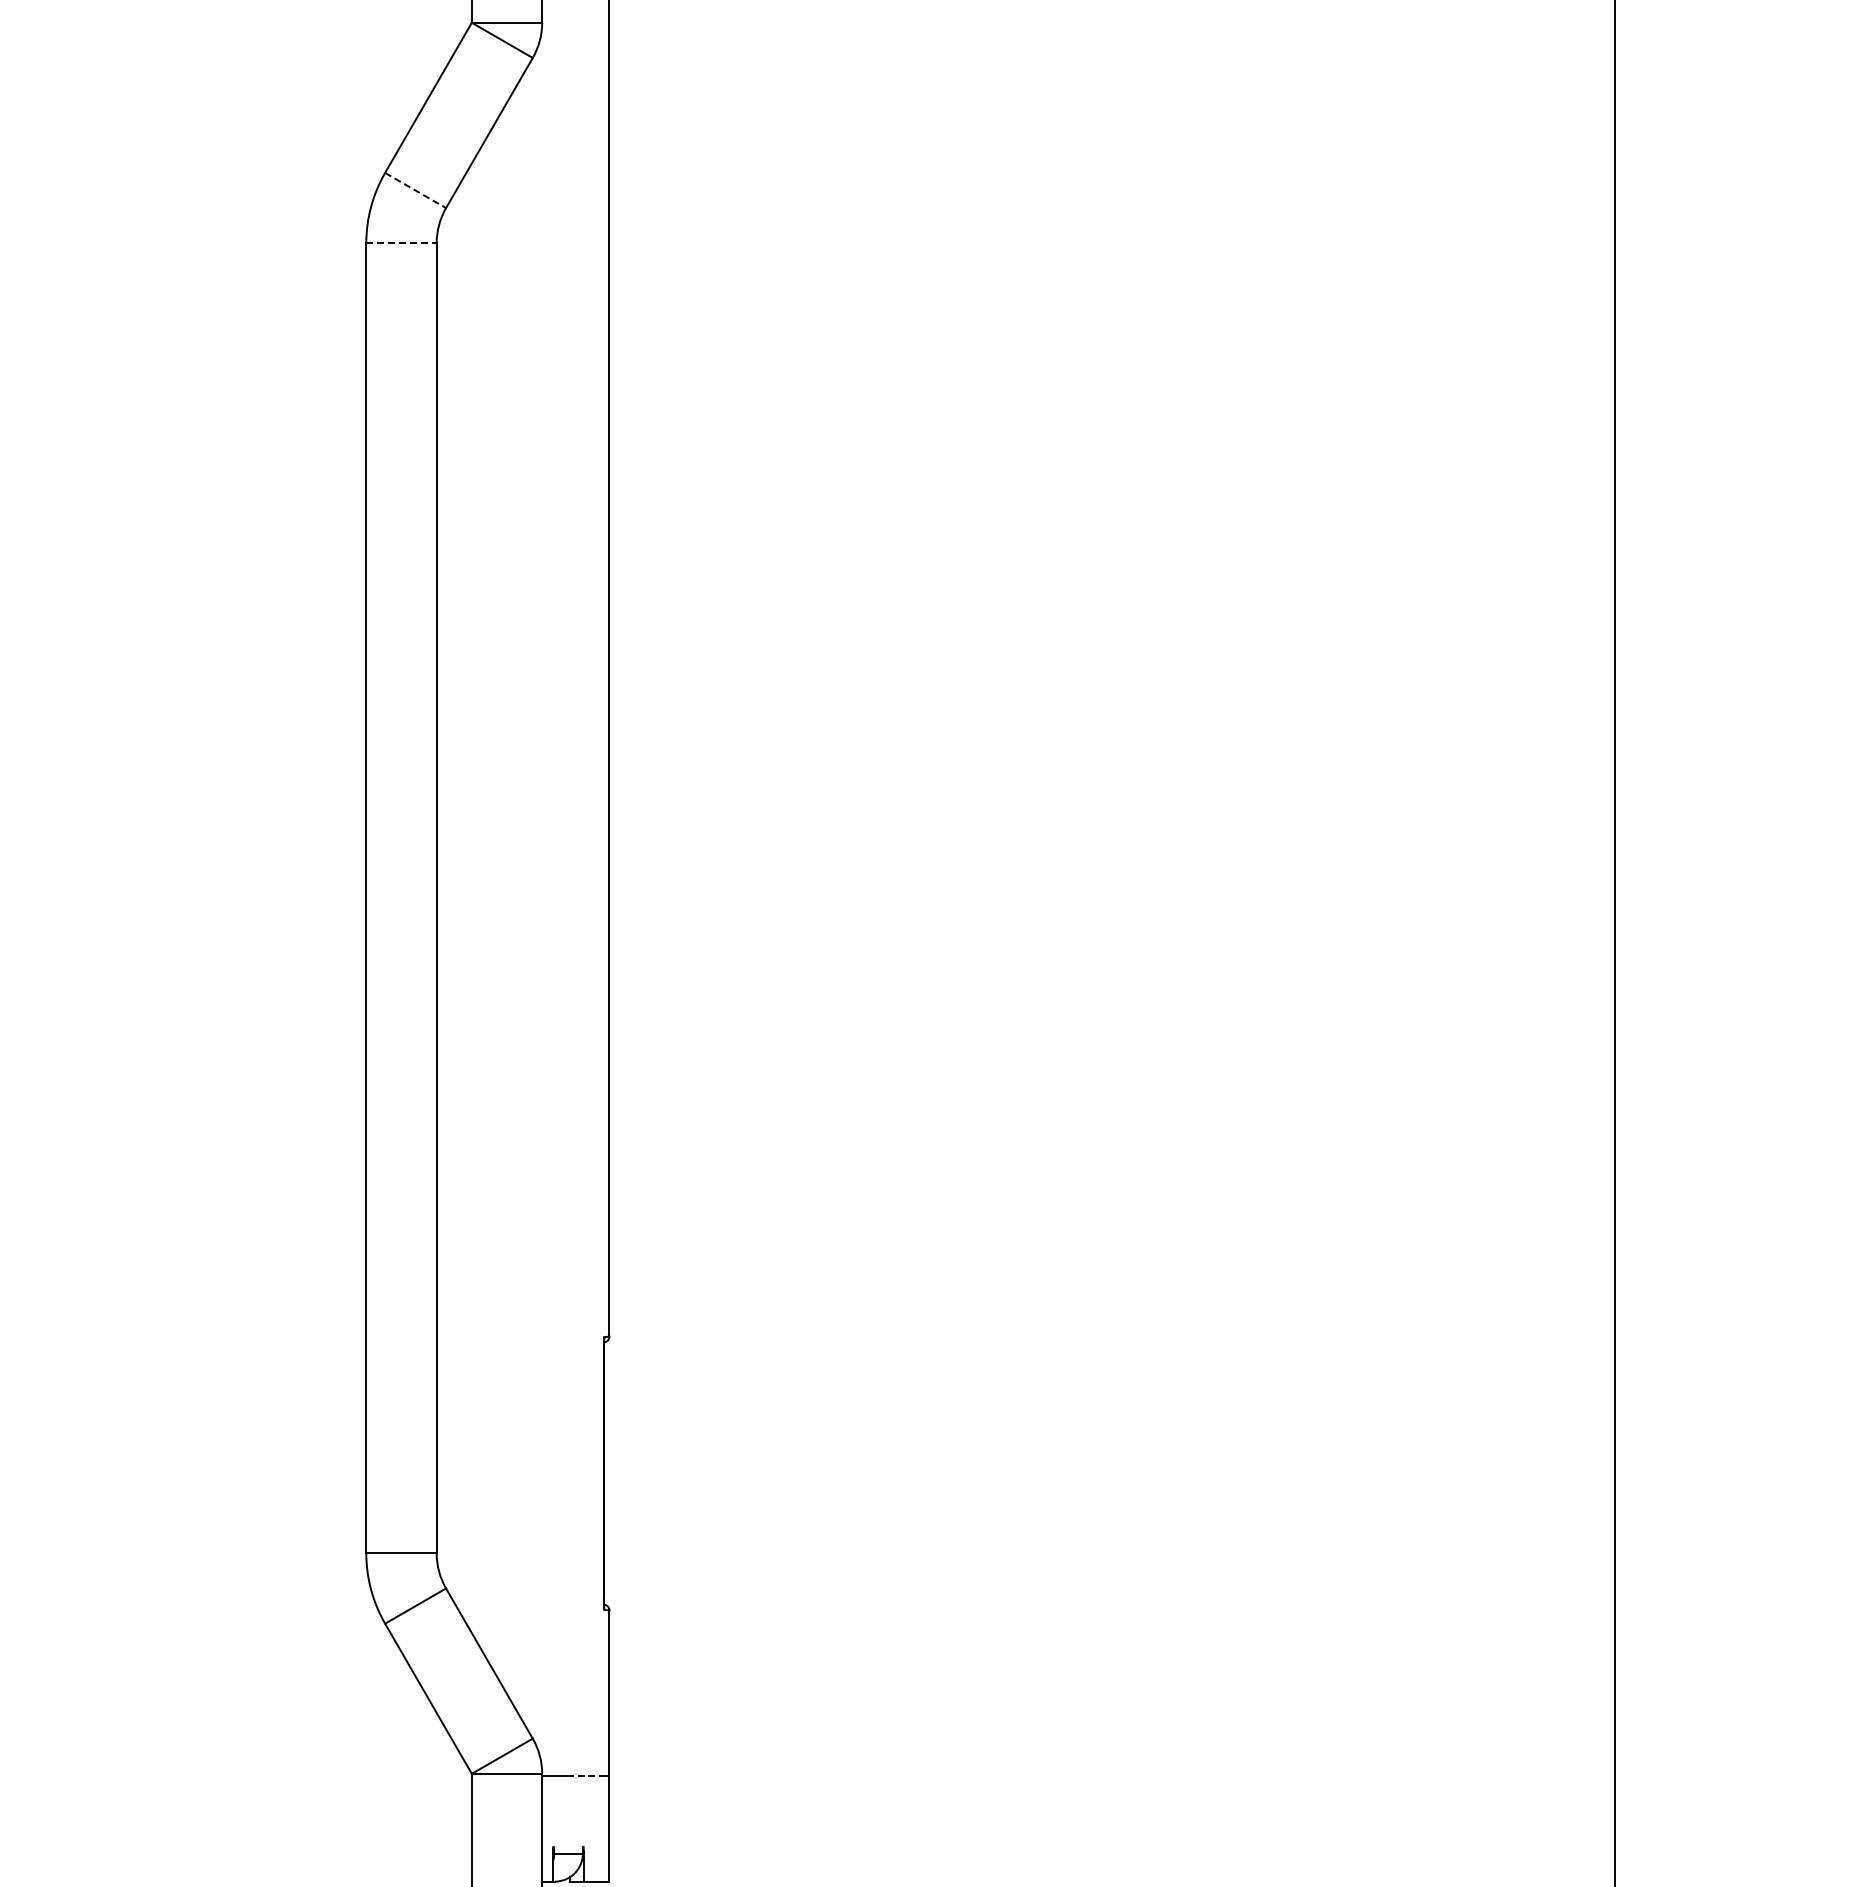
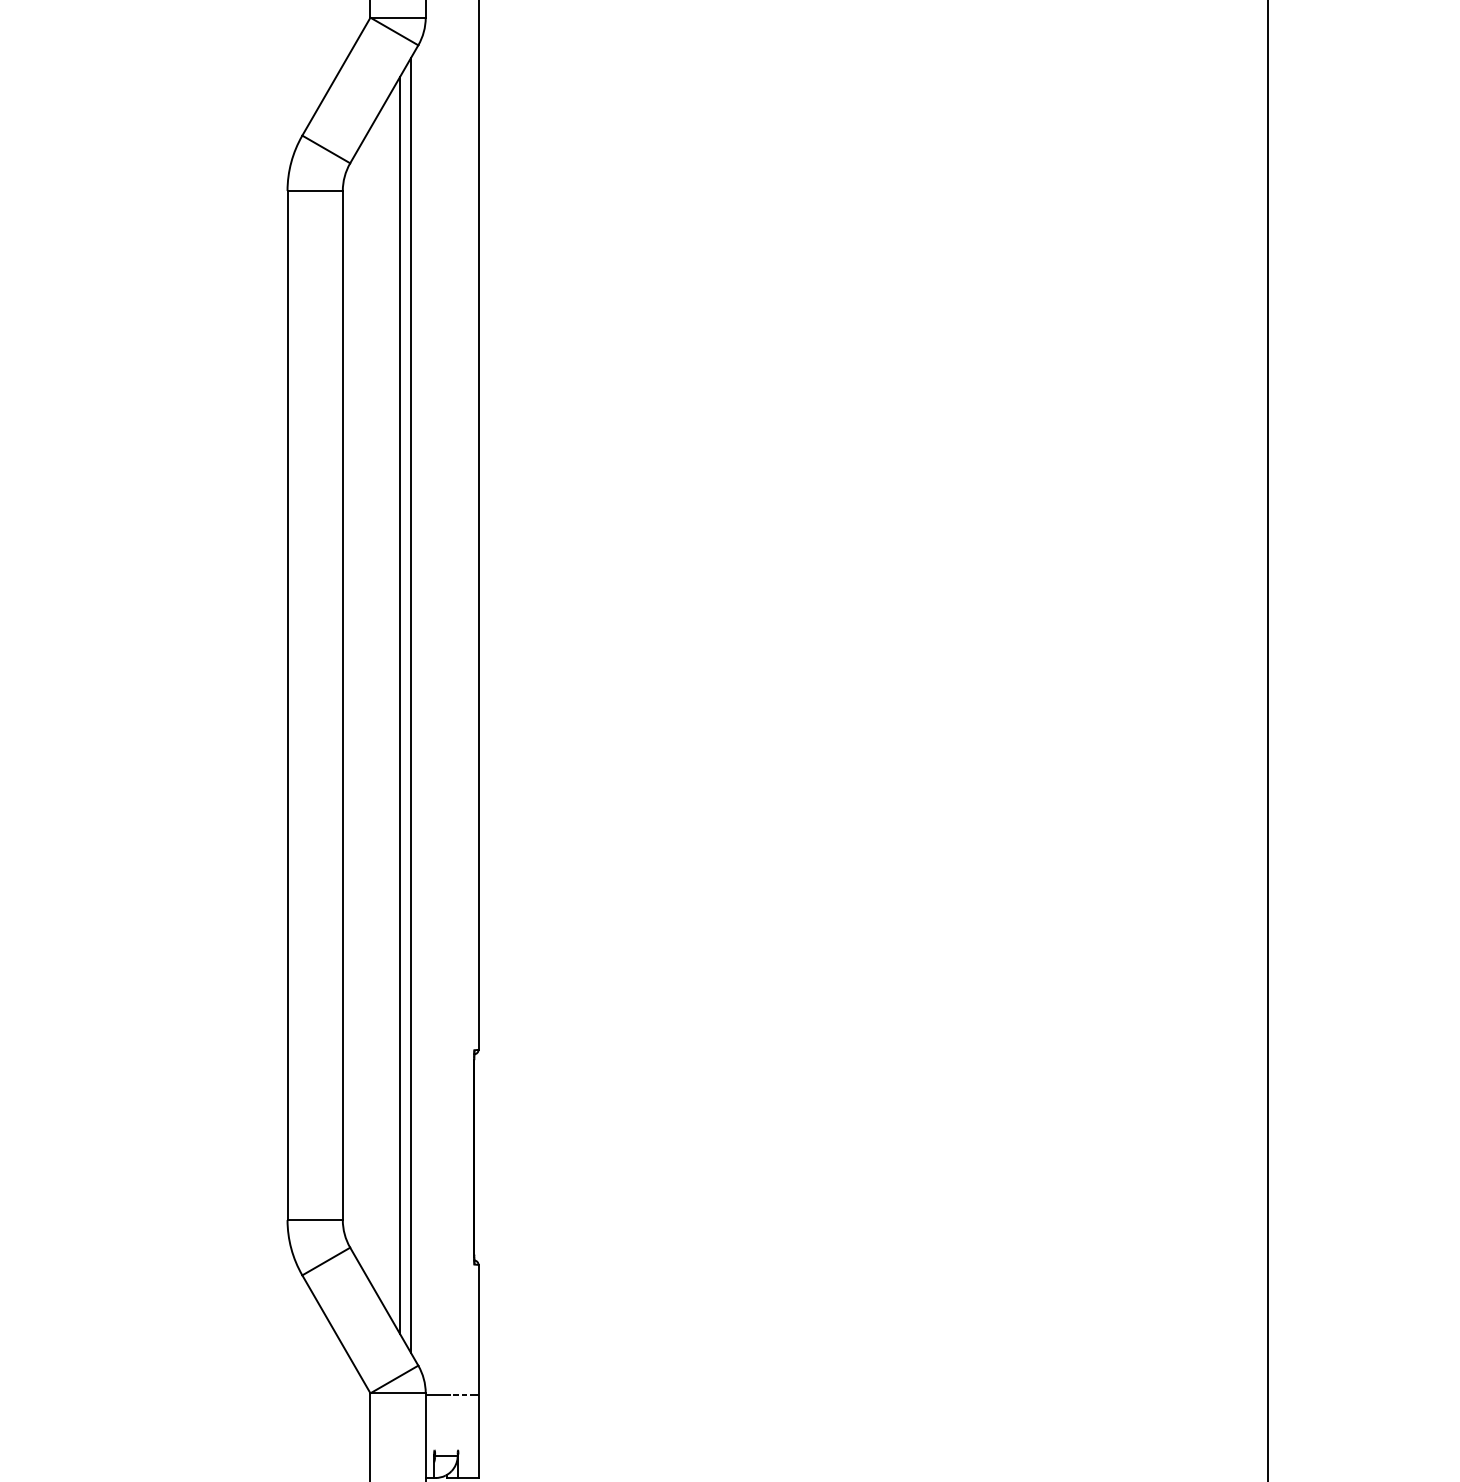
line: (416, 190) -> (326, 149), dashed -> solid
line: (401, 243) -> (315, 191), dashed -> solid
line: (523, 897) -> (411, 704), added
line: (509, 898) -> (400, 705), added

